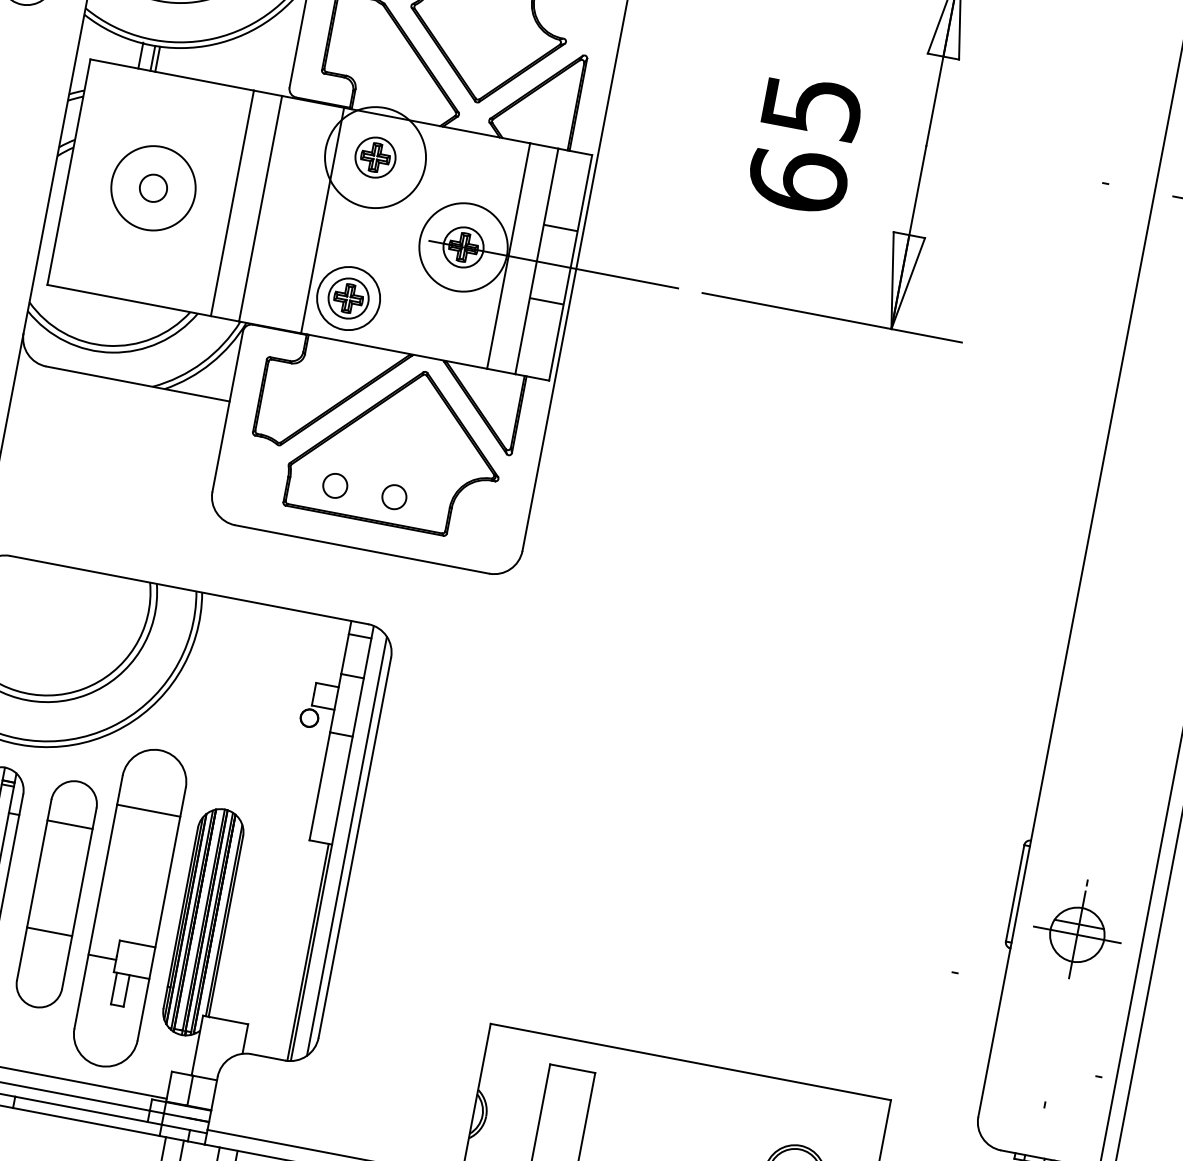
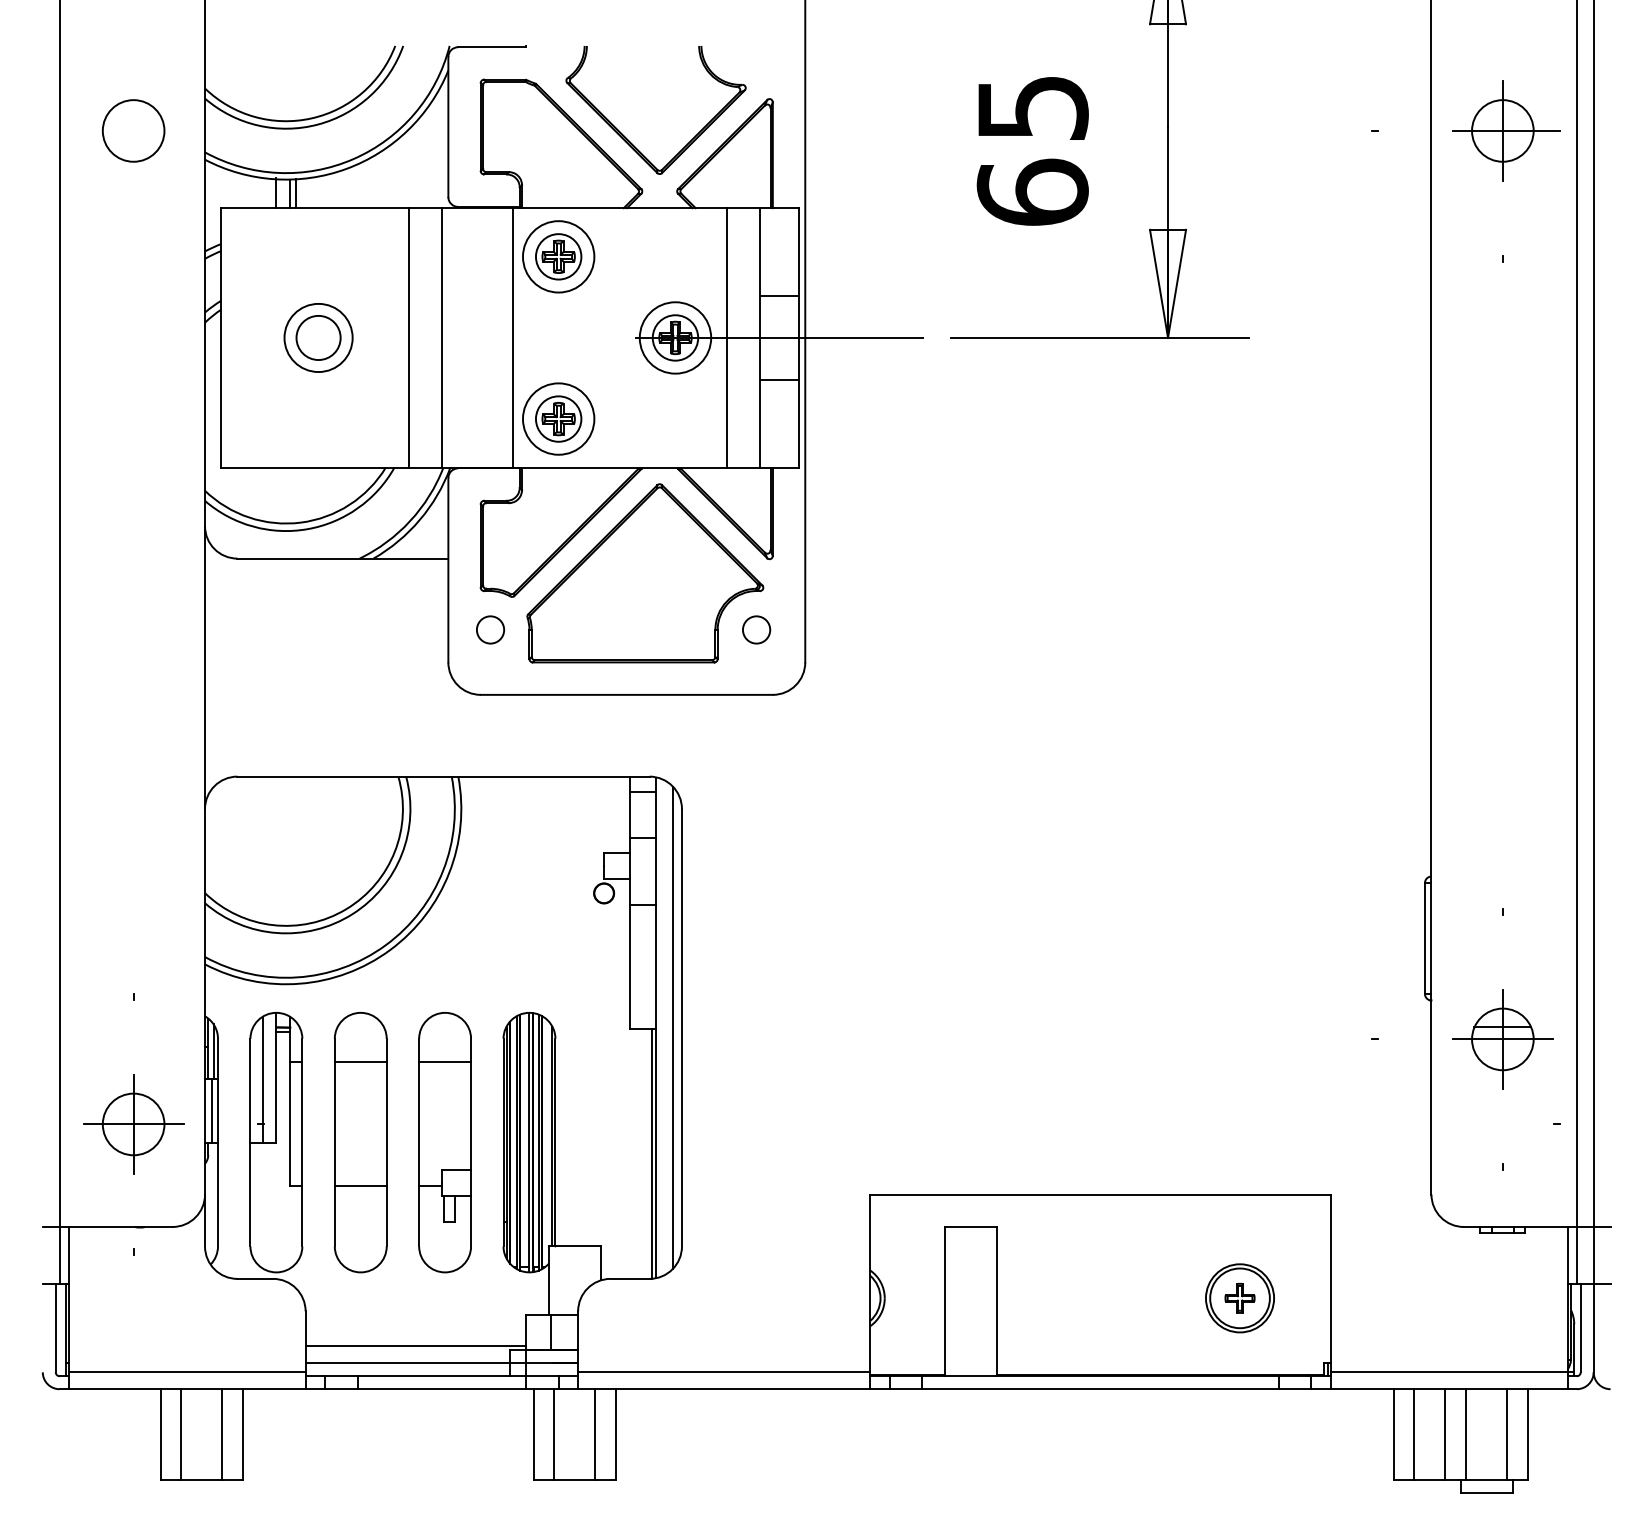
circle: (375, 157) -> (558, 256), size x0.62
circle: (153, 187) -> (318, 337), size x0.71
circle: (153, 187) -> (318, 337), size x1.43
circle: (463, 247) -> (675, 337), size x0.71
circle: (335, 485) -> (490, 629), moved
circle: (394, 496) -> (756, 629), moved
part: (129, 908) -> (444, 1142), size x0.71
part: (1077, 934) -> (1502, 1039), moved

